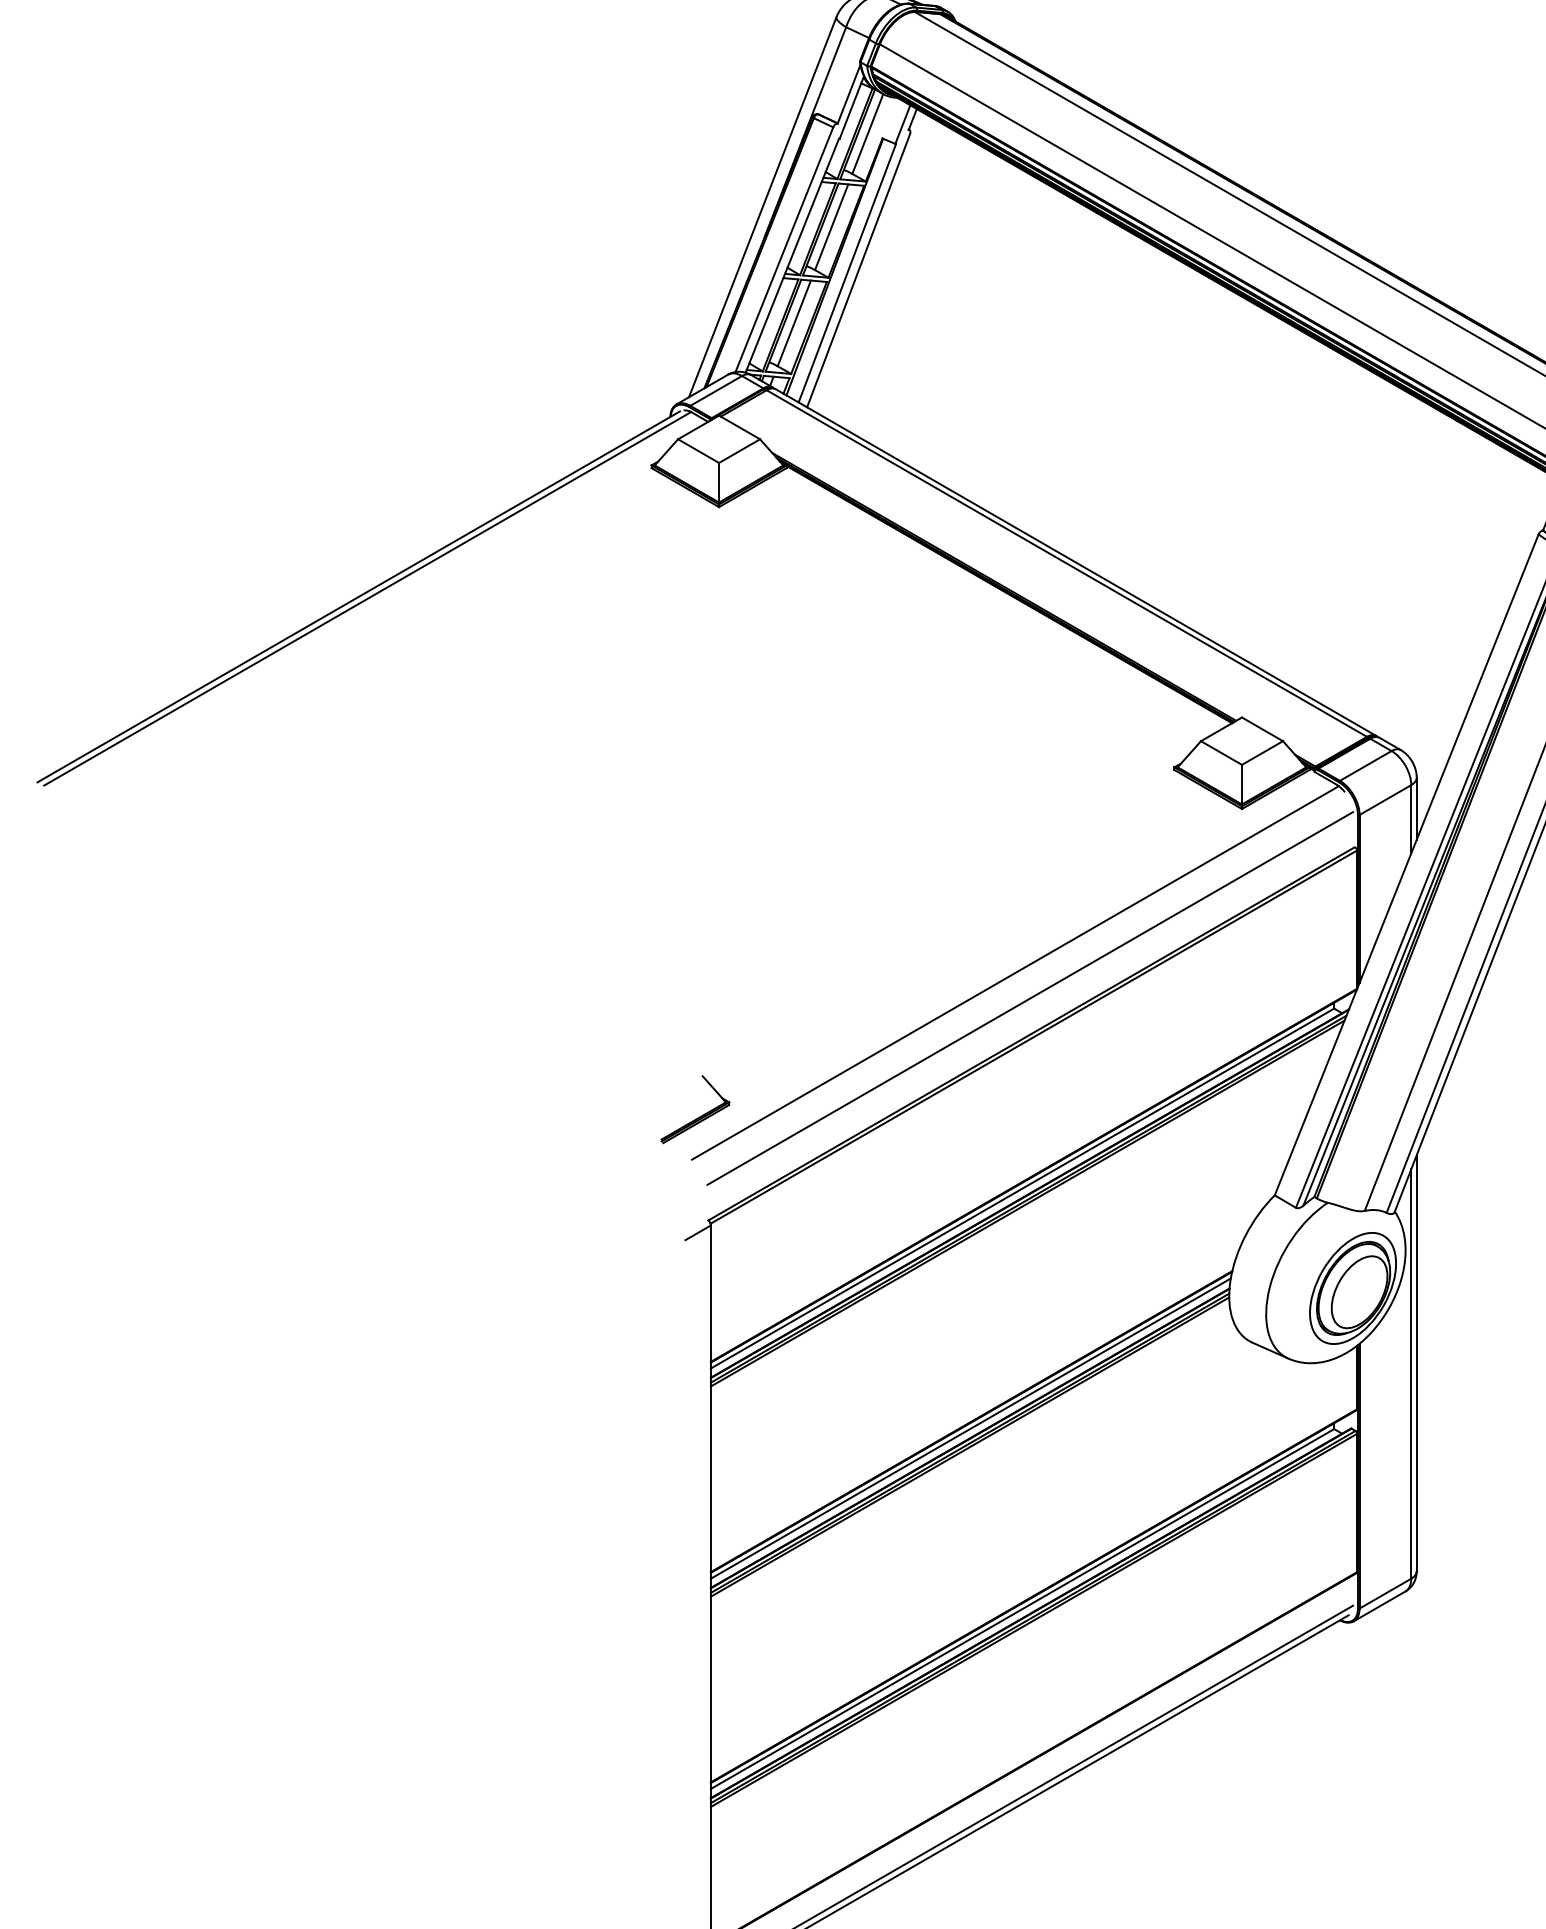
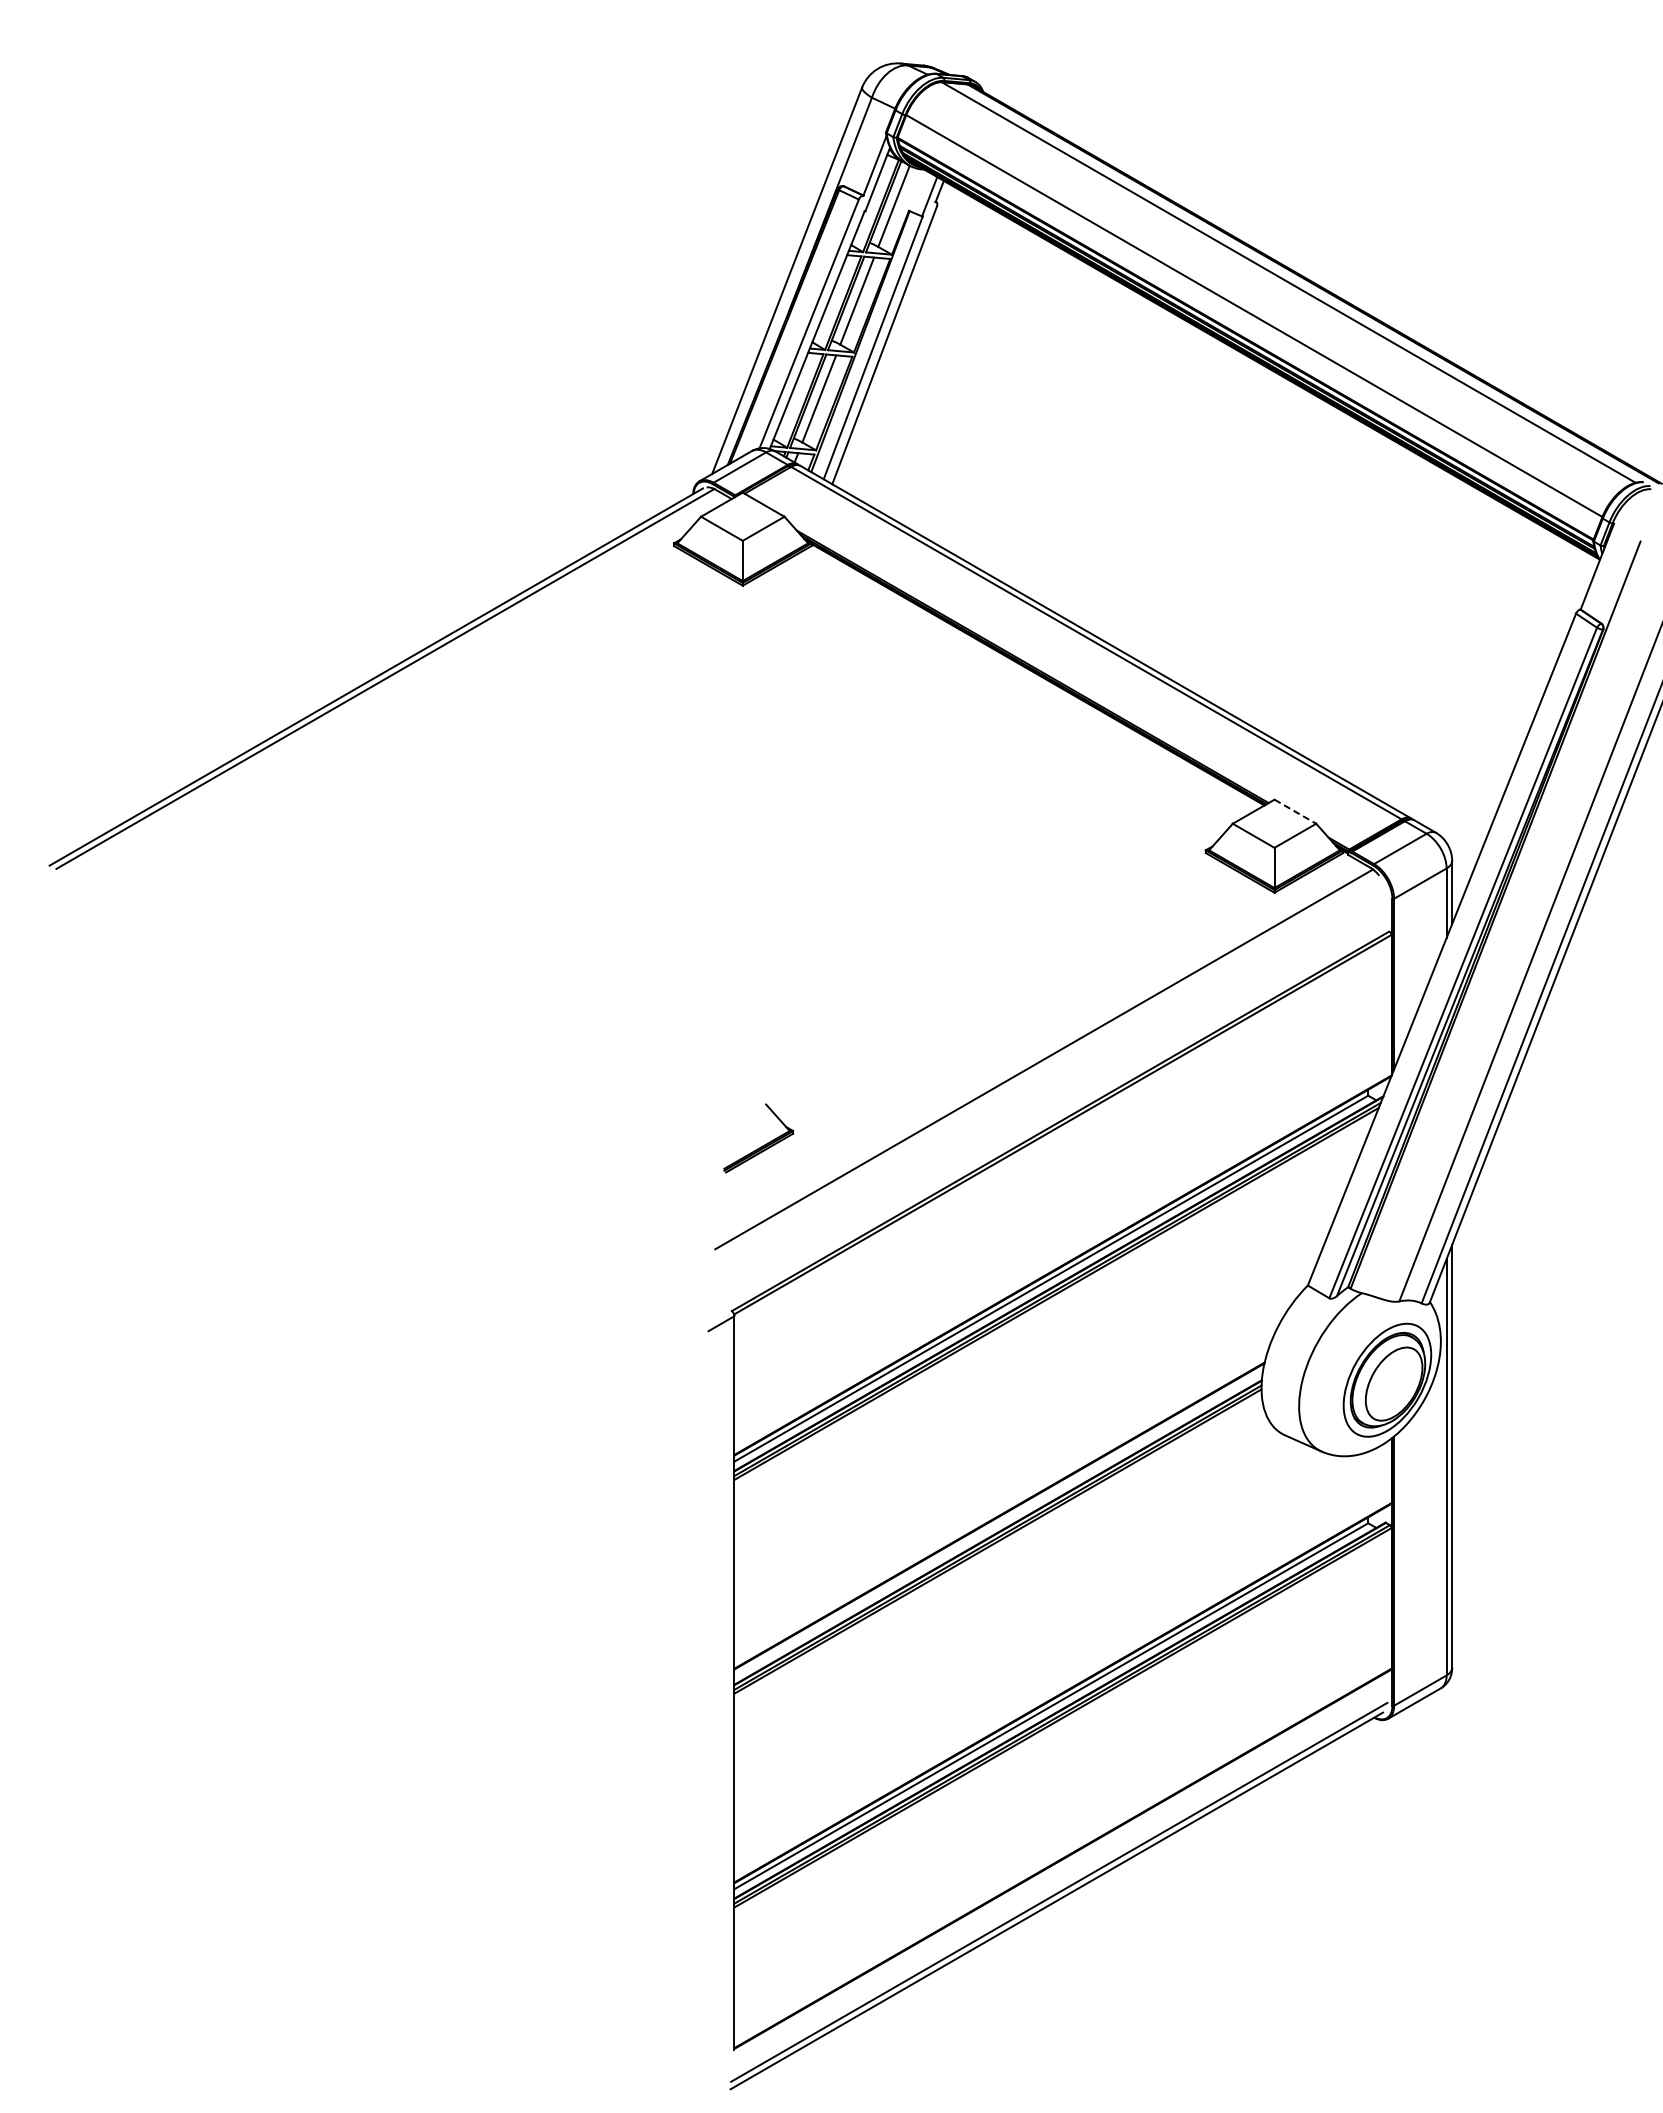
line: (1262, 729) -> (1295, 811), solid -> dashed
line: (1029, 997) -> (1058, 1084), removed
part: (699, 1116) -> (762, 1145), moved
line: (970, 1428) -> (998, 1522), removed

